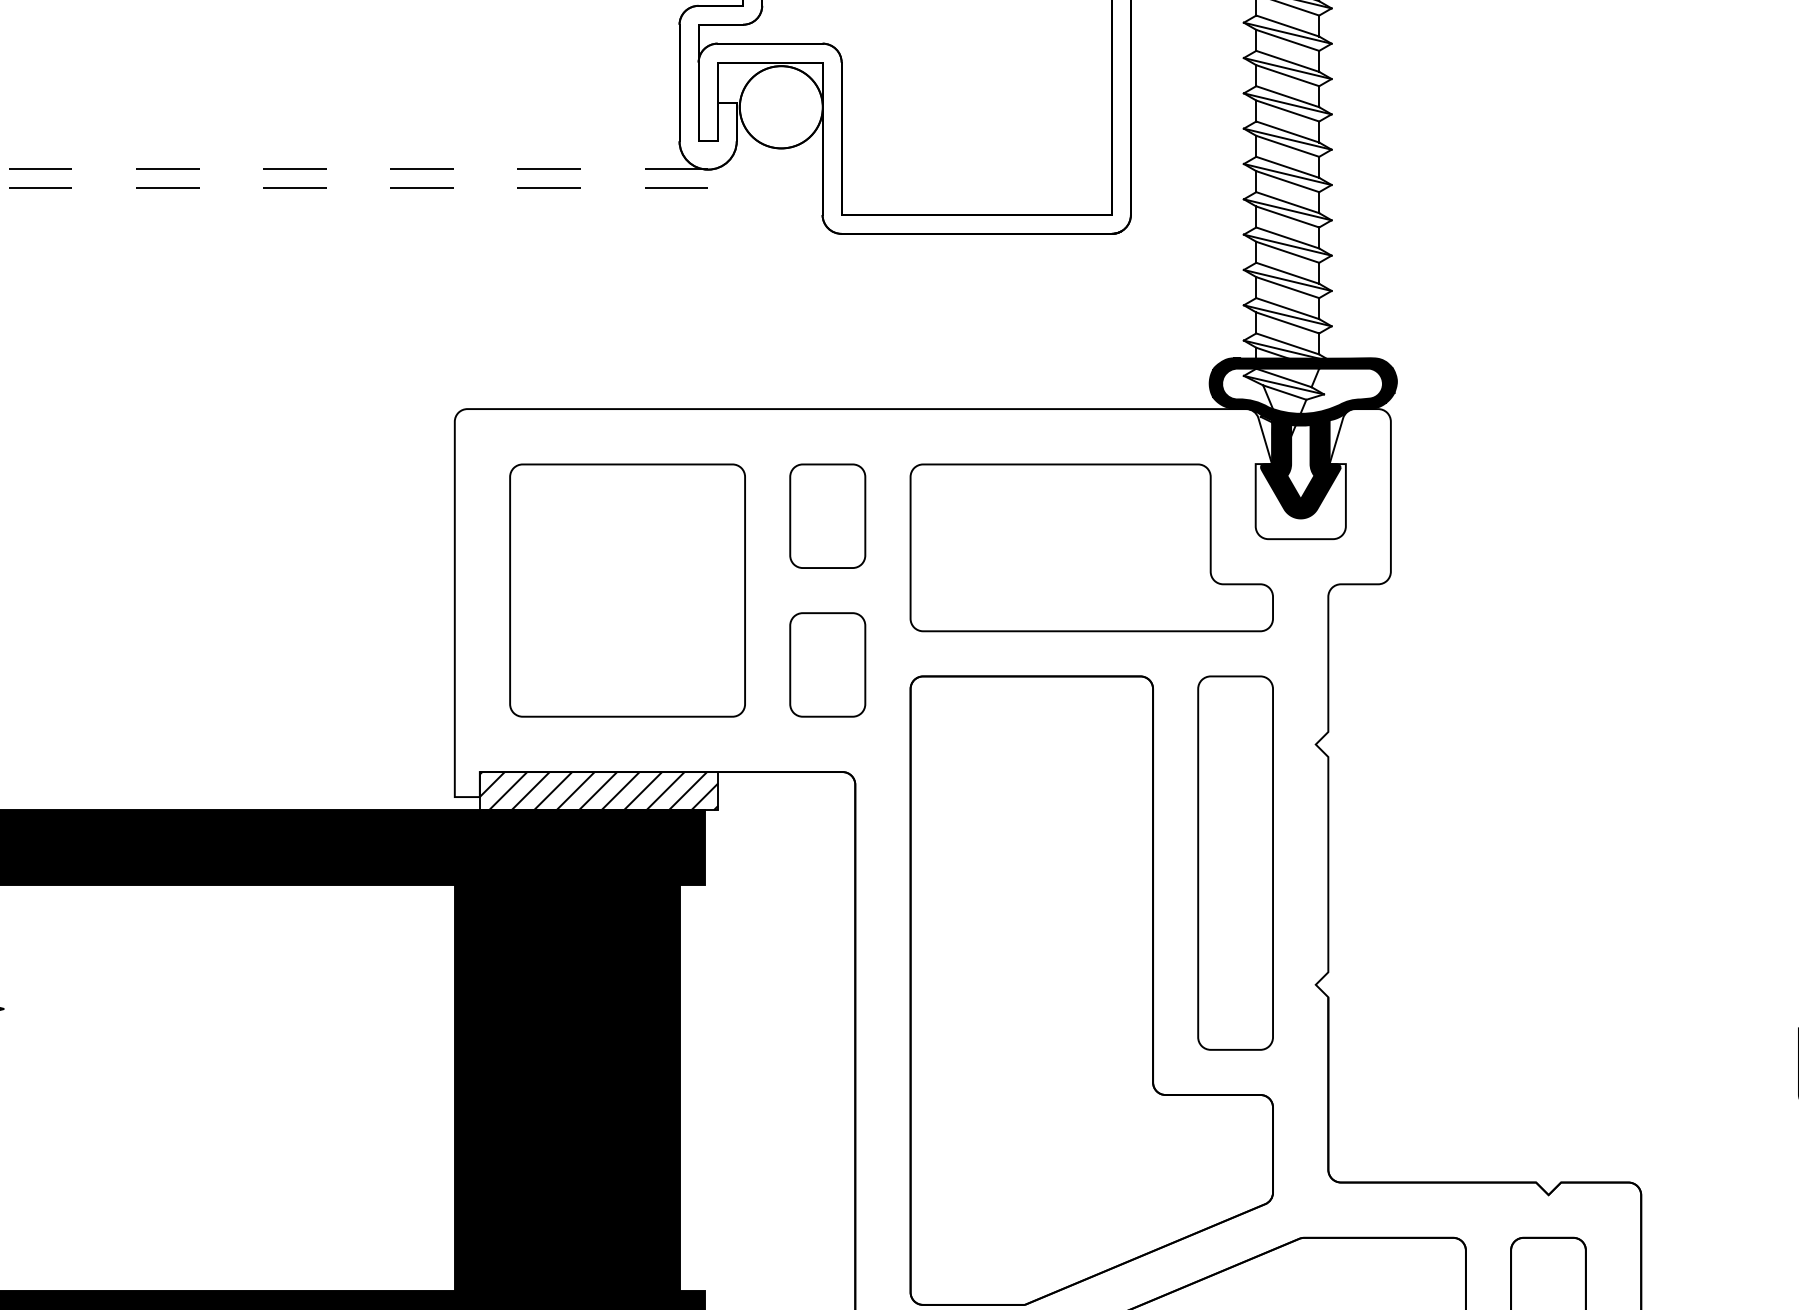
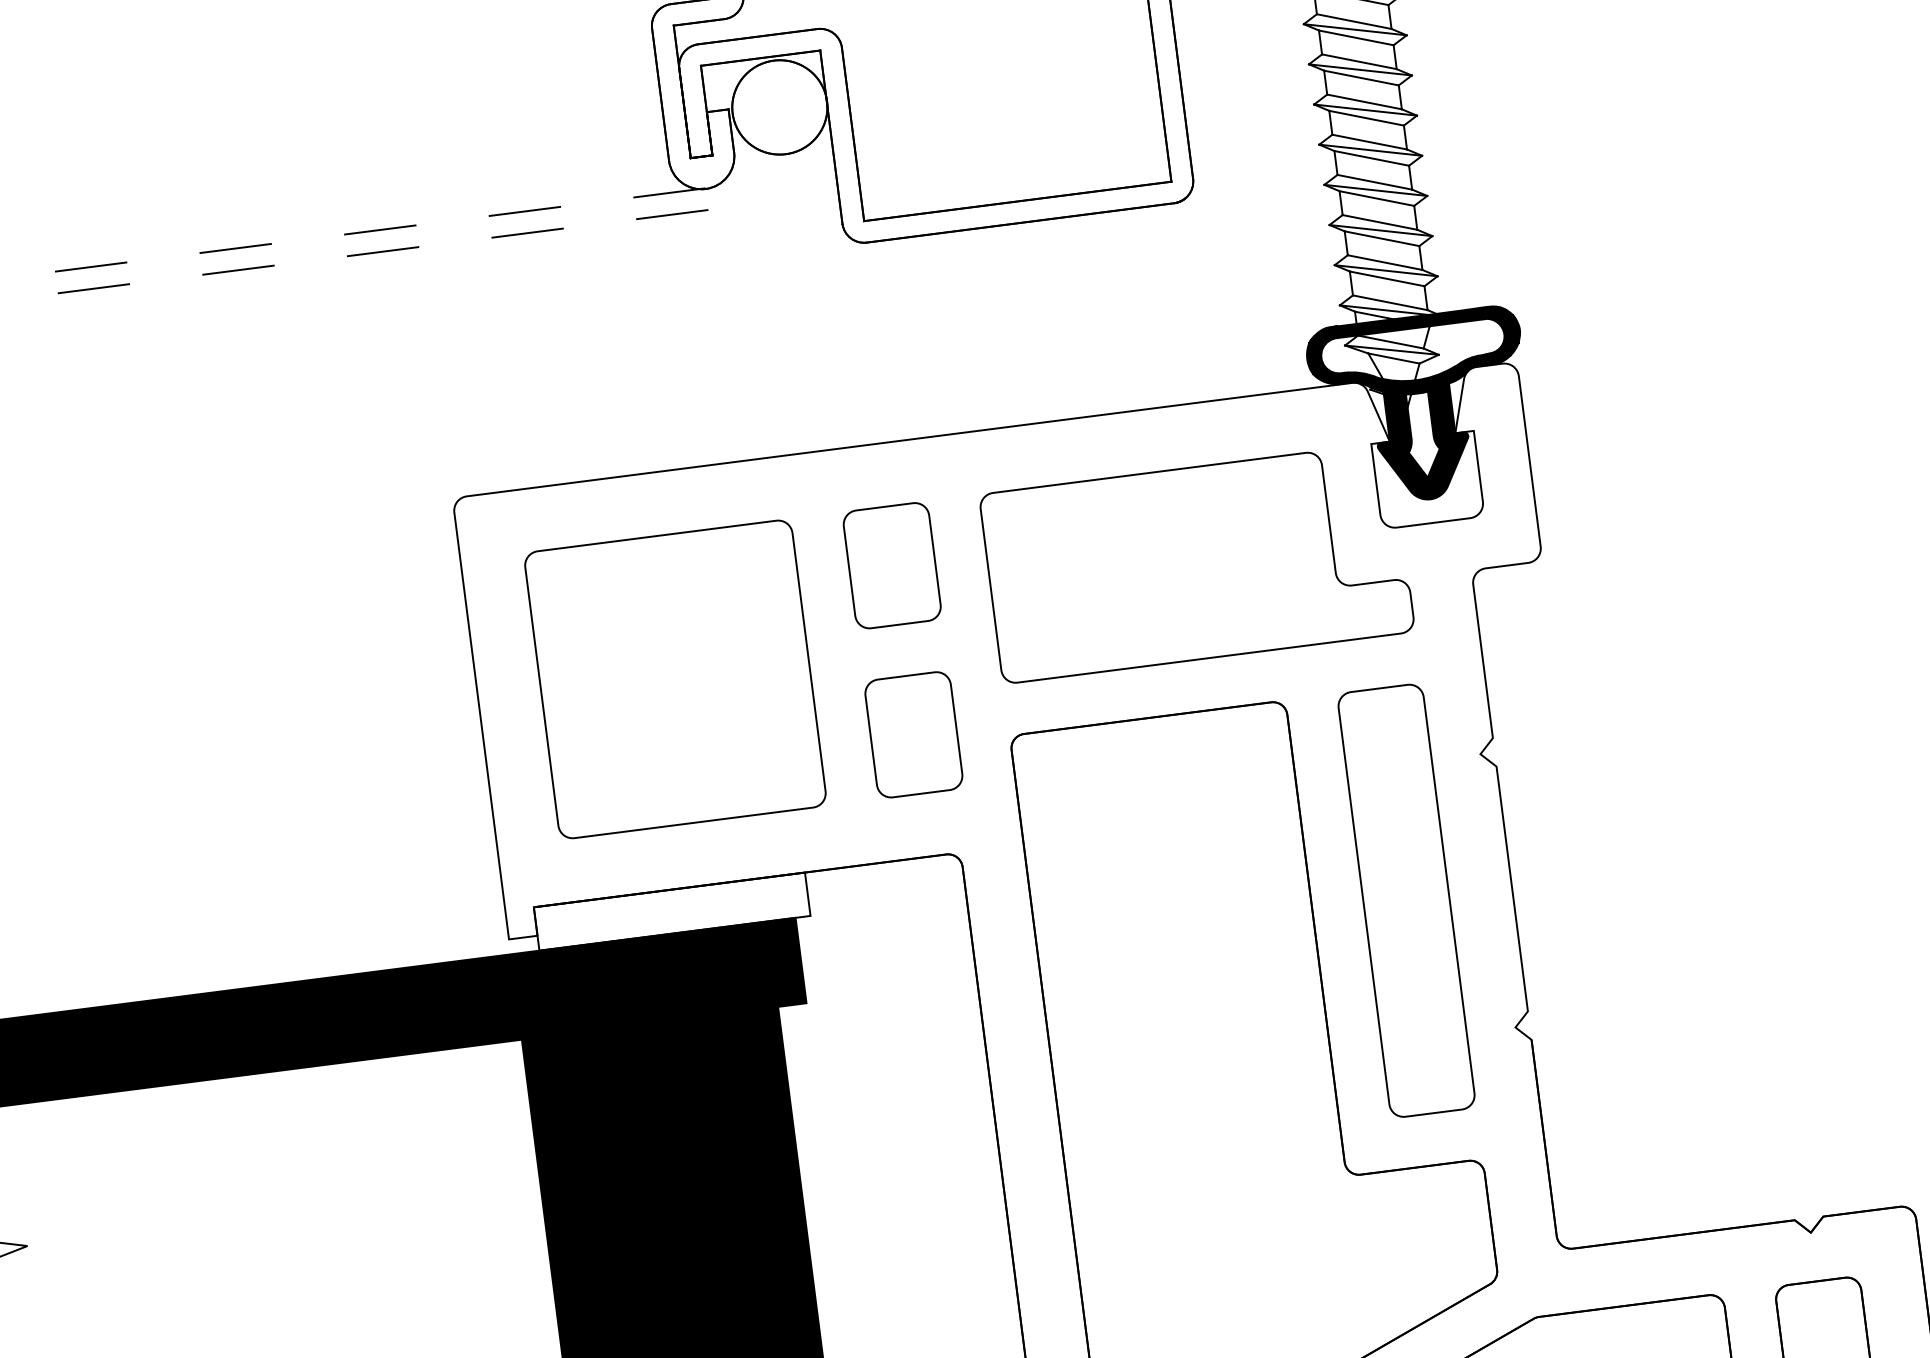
hatch: (598, 791) -> (671, 912), removed

